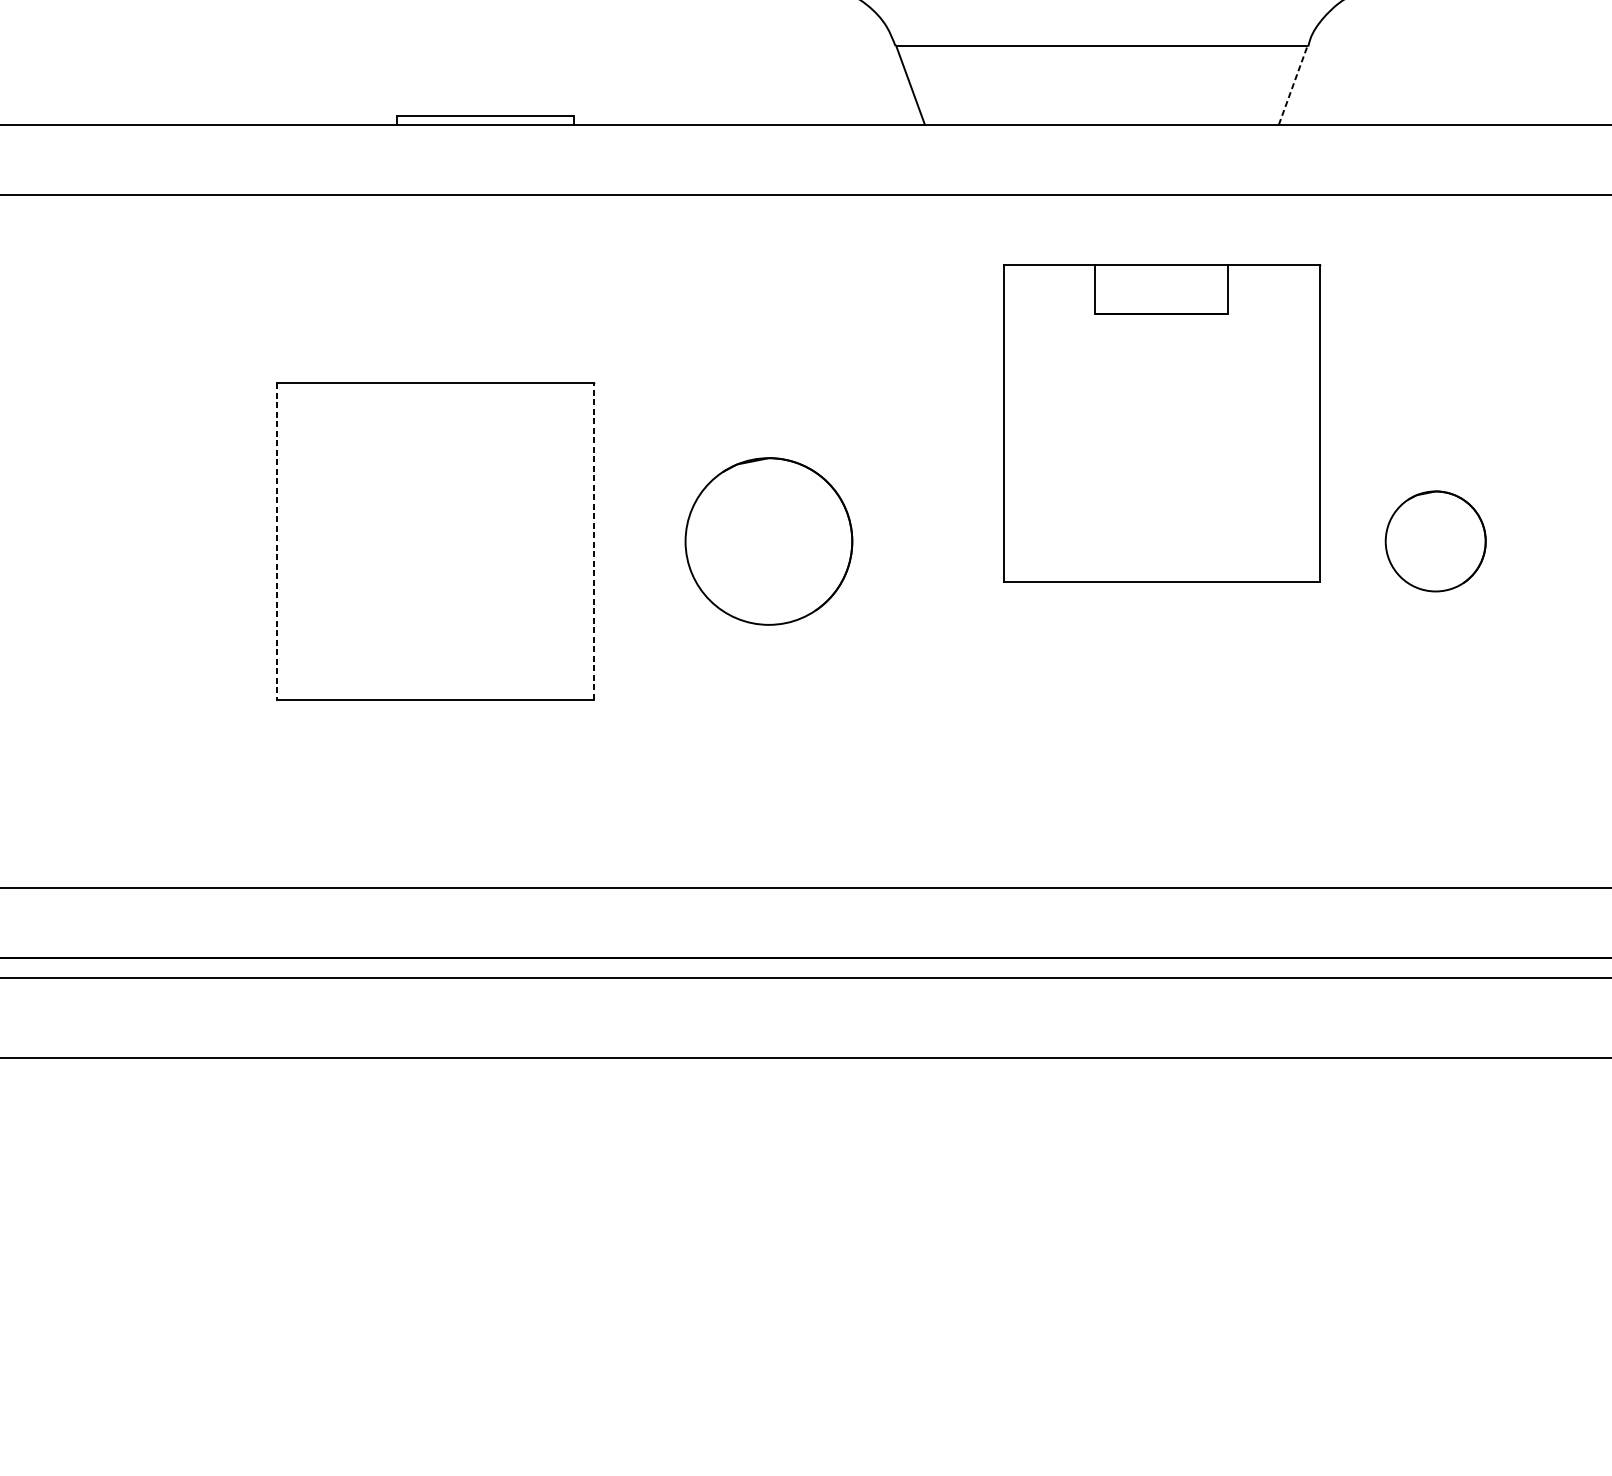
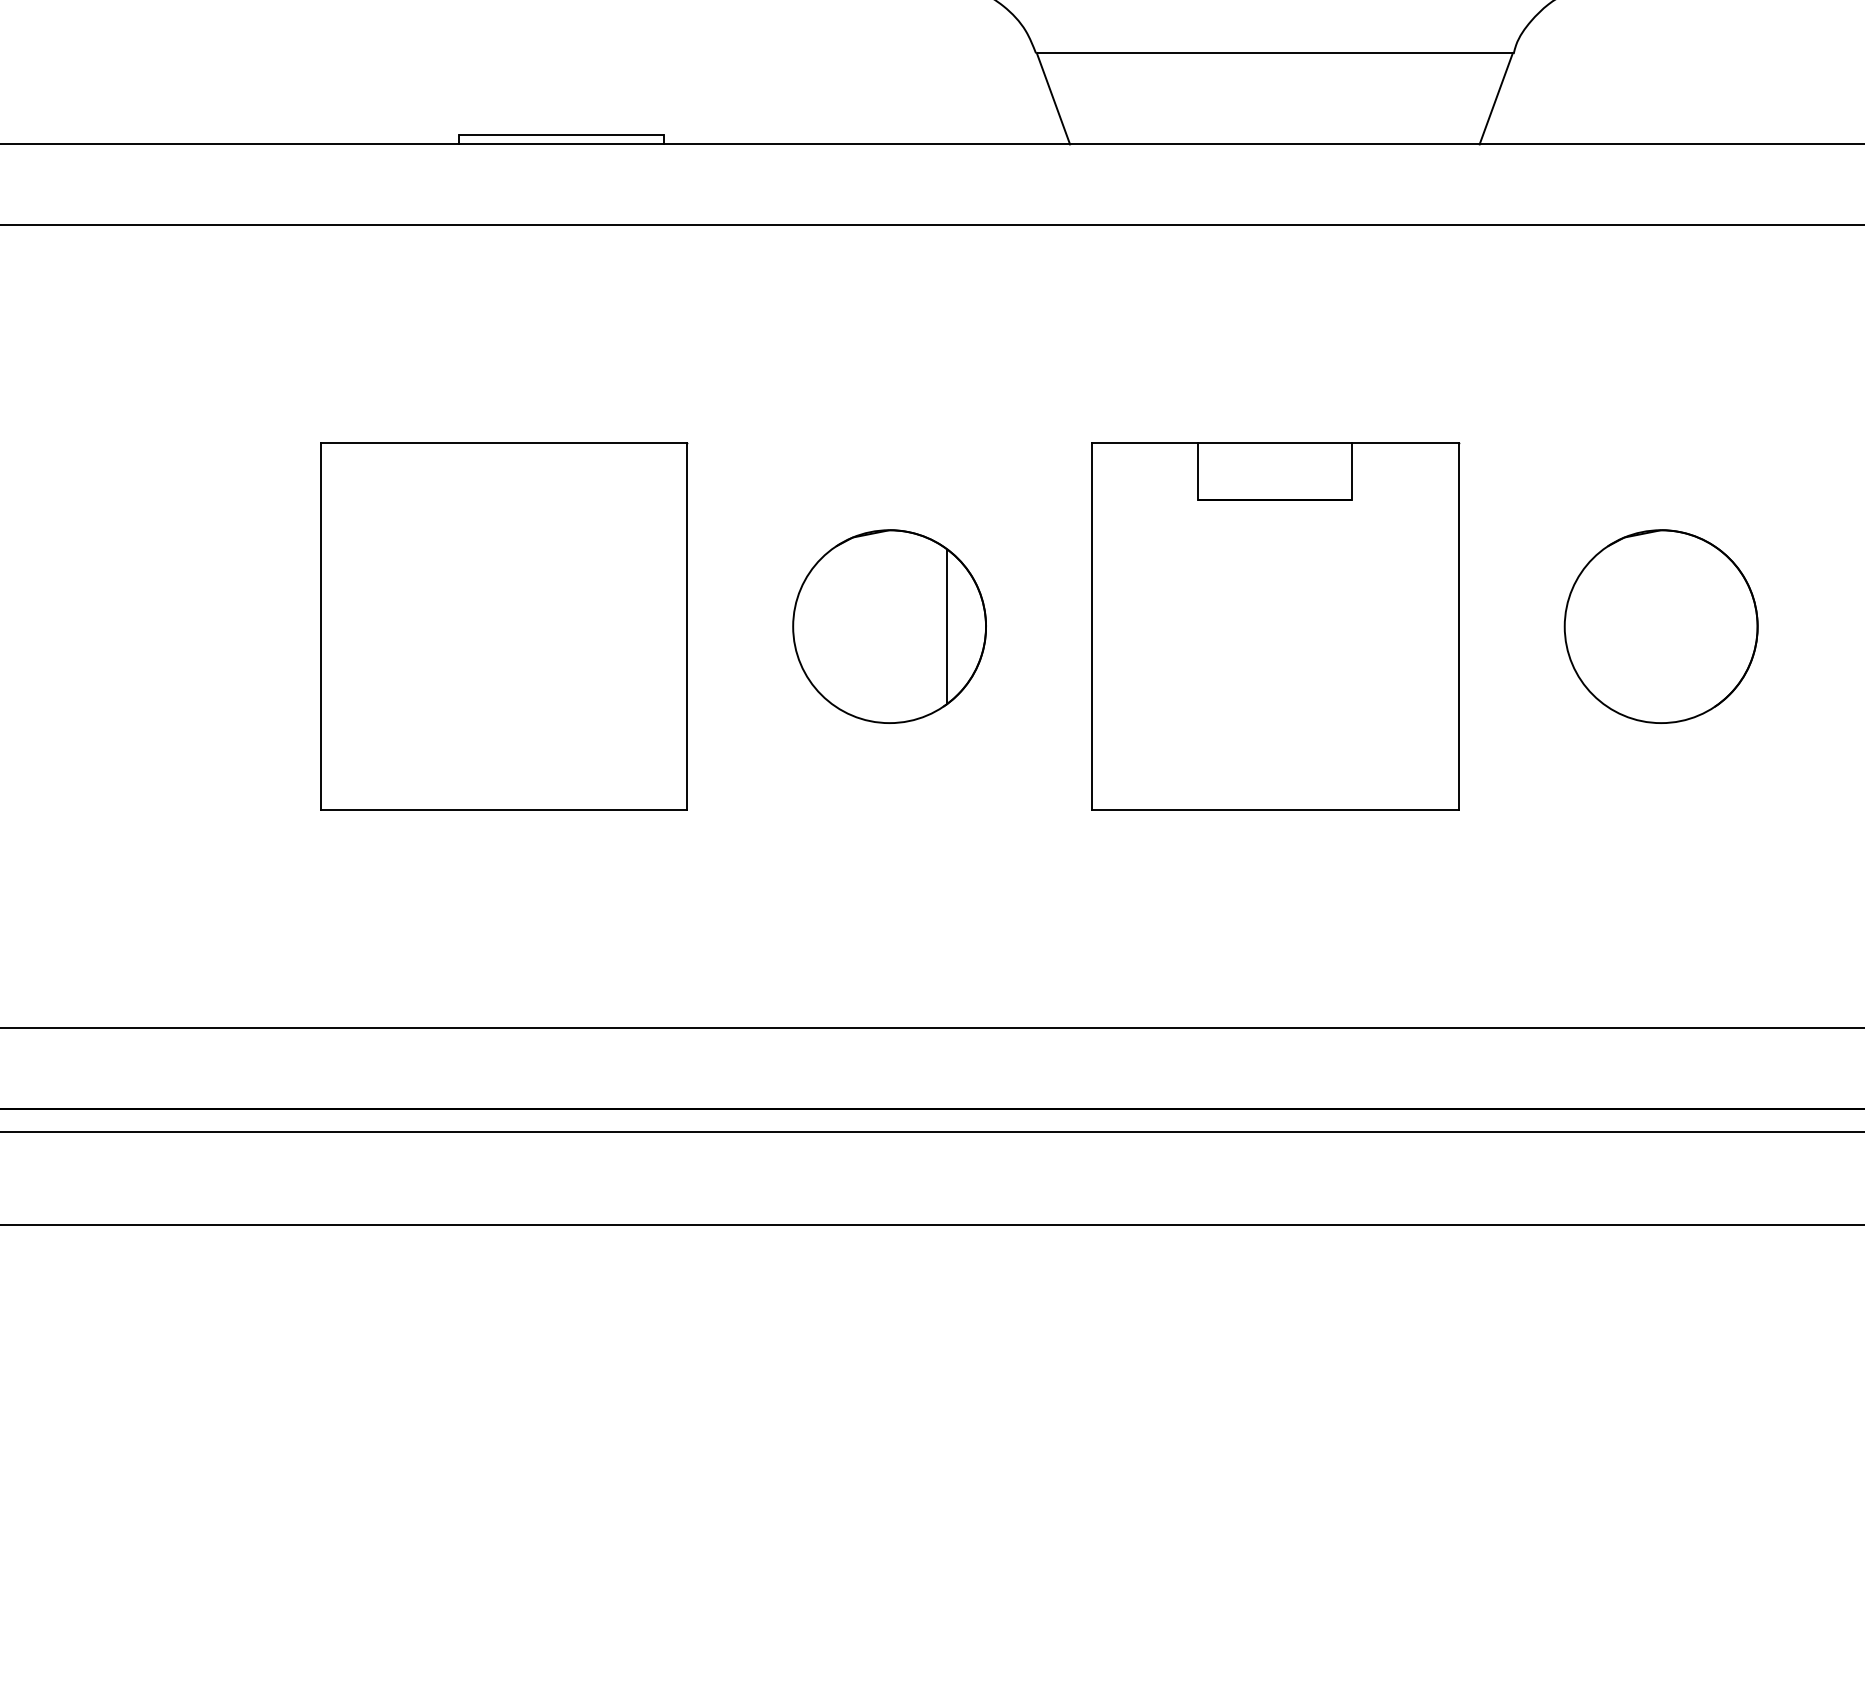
line: (1293, 85) -> (1496, 98), dashed -> solid
part: (1162, 422) -> (1275, 626), moved
line: (594, 541) -> (687, 626), dashed -> solid
line: (818, 541) -> (947, 626), added
part: (1435, 541) -> (1660, 626), size x1.67
line: (277, 542) -> (320, 627), dashed -> solid

